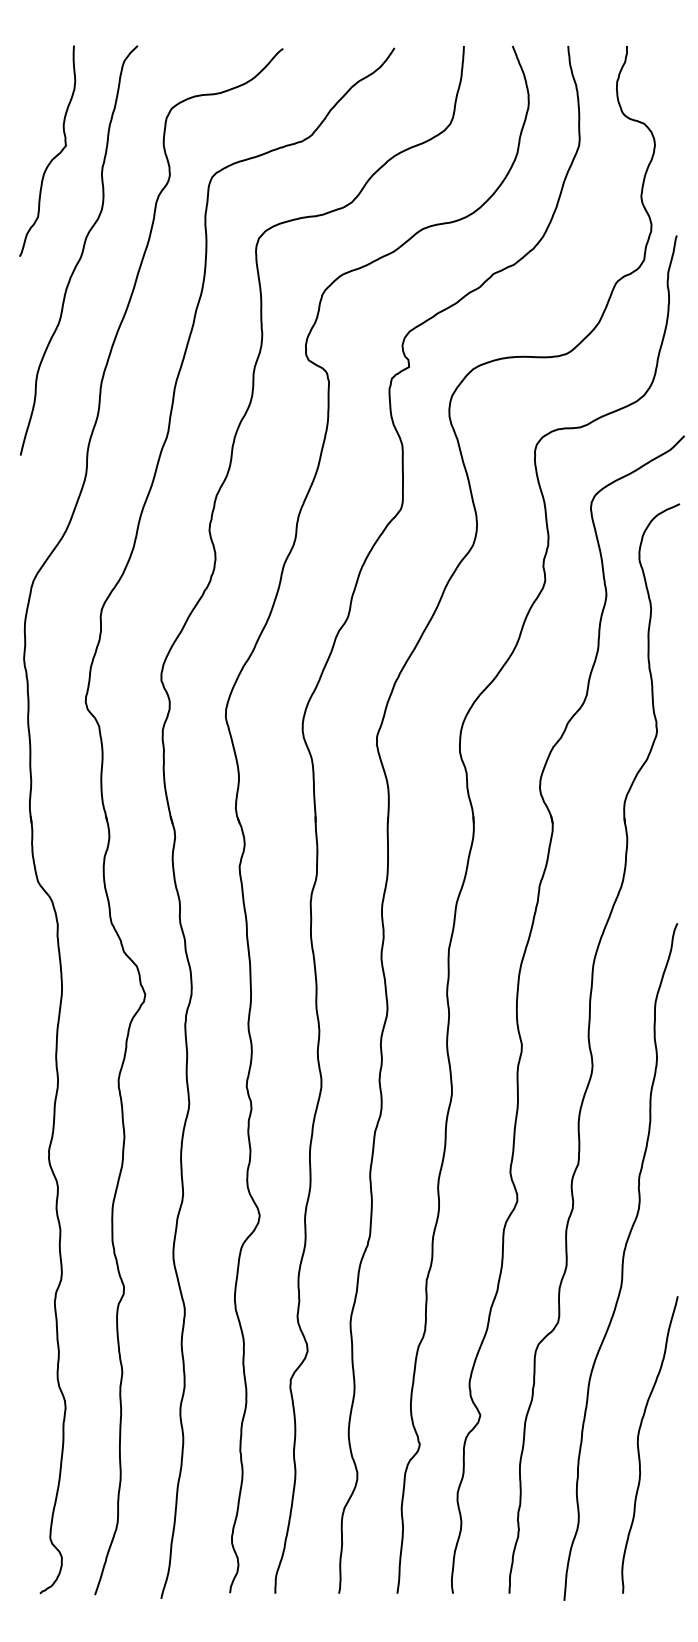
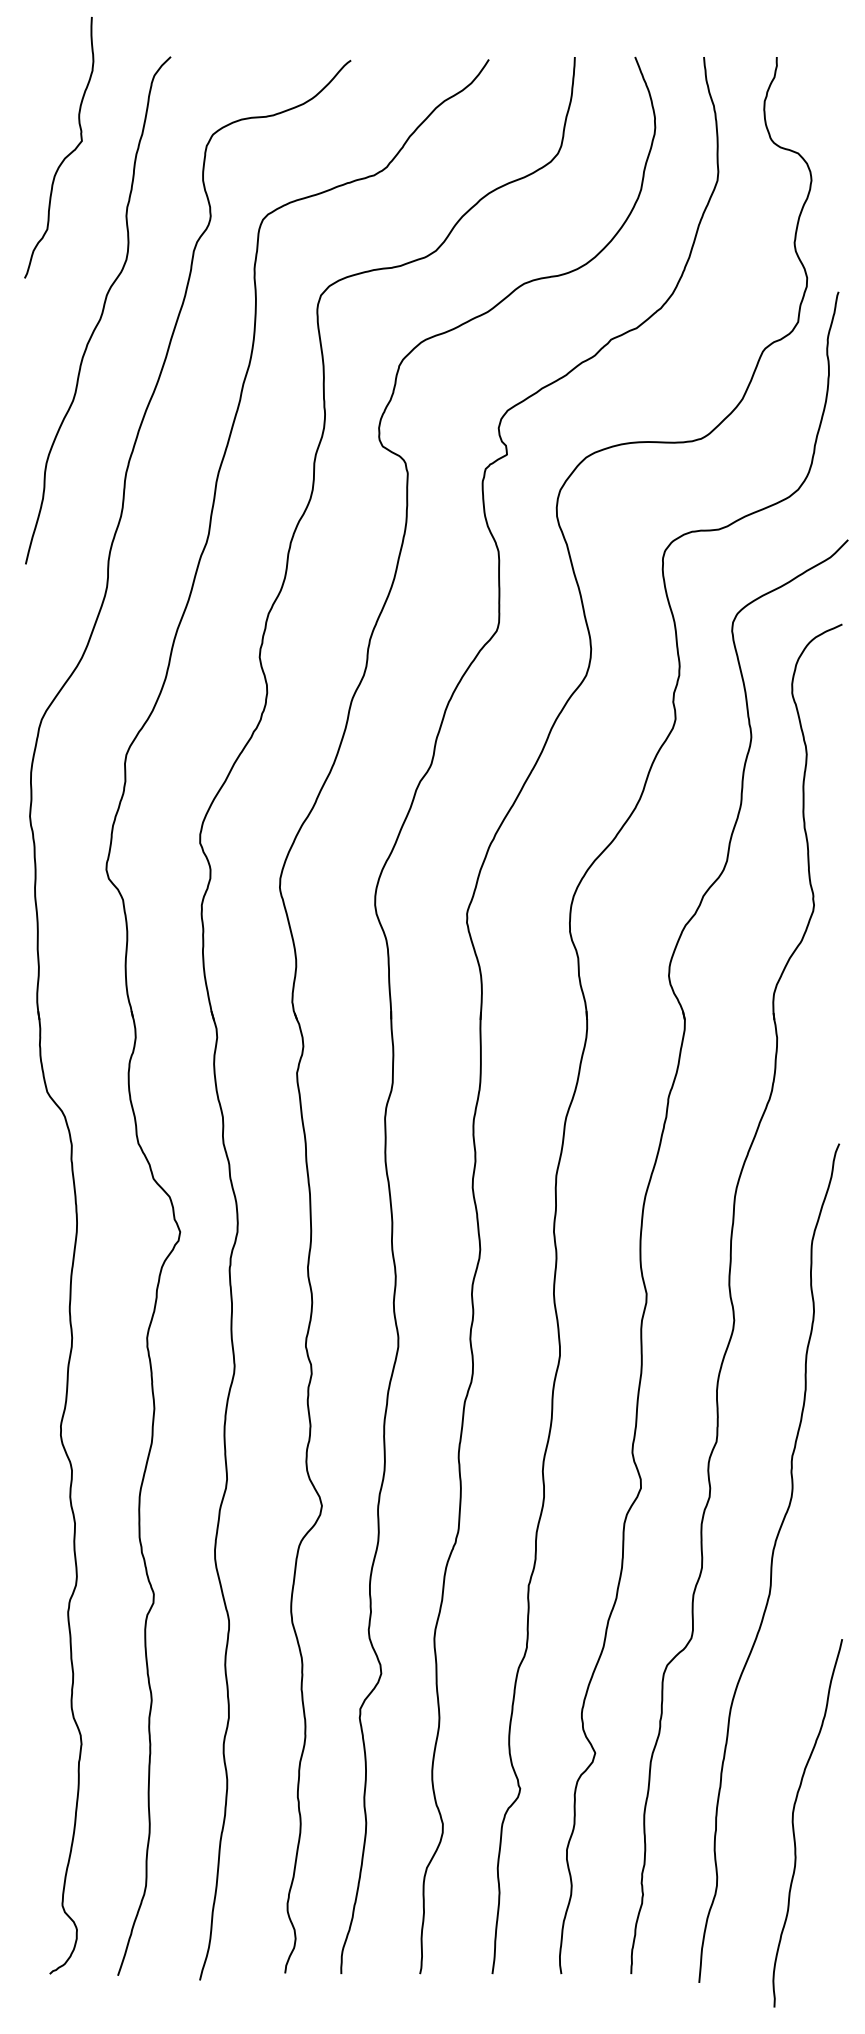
curve: (54, 156) -> (67, 154), moved
curve: (639, 1448) -> (794, 1827), moved

